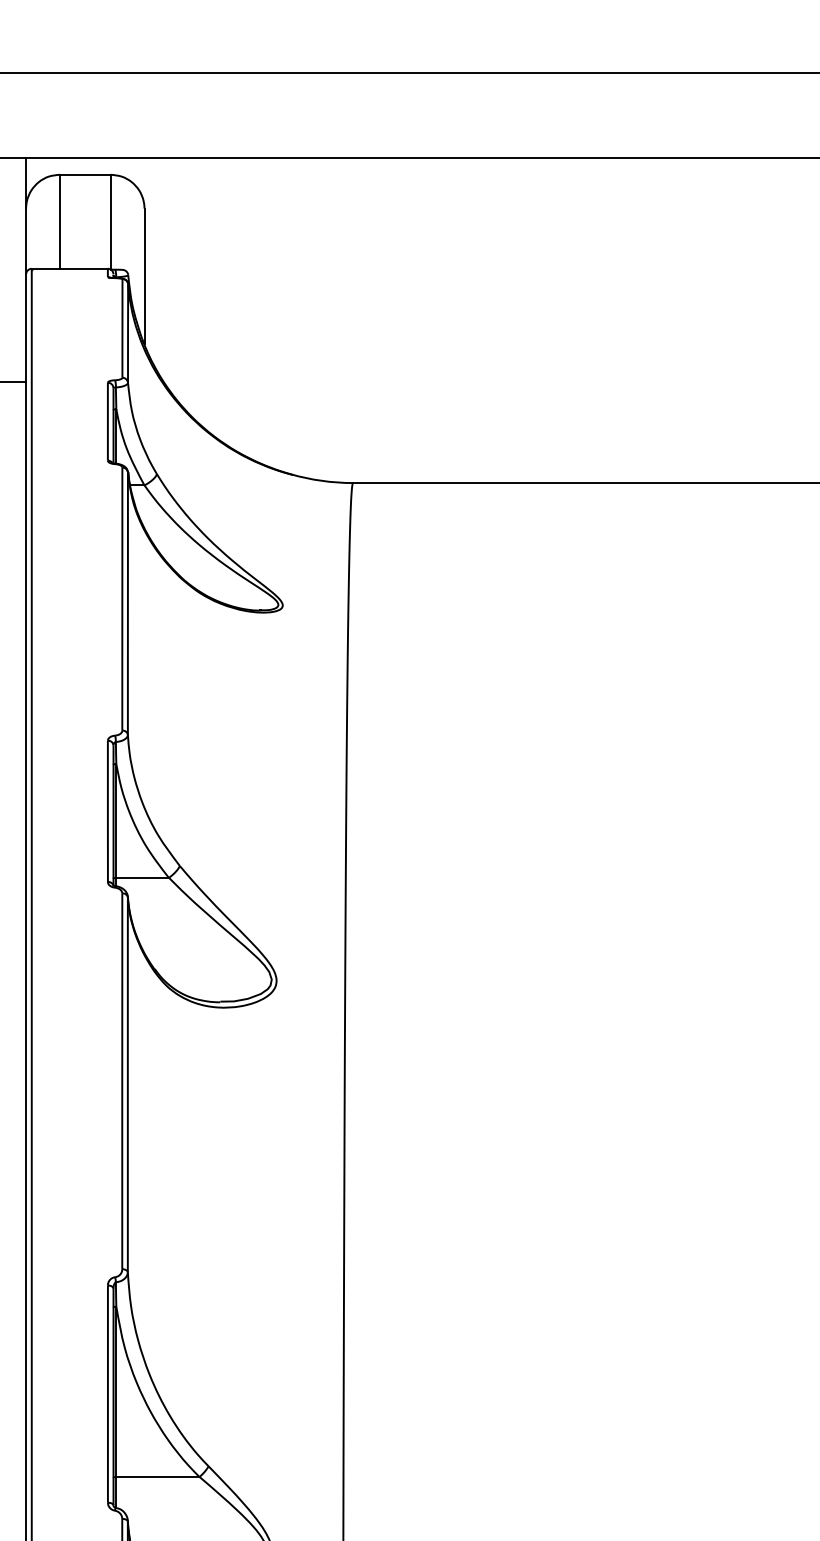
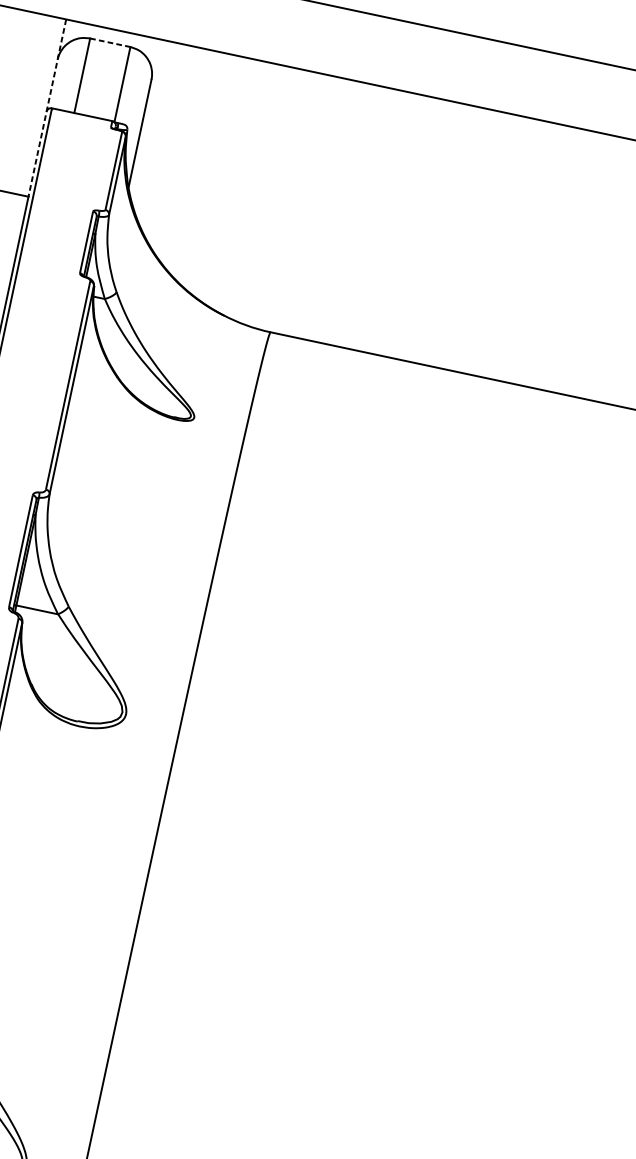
line: (85, 174) -> (110, 42), solid -> dashed
line: (26, 269) -> (47, 107), solid -> dashed

